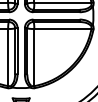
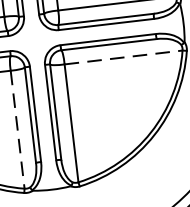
line: (62, 28) -> (122, 56), solid -> dashed
line: (8, 57) -> (18, 129), solid -> dashed

